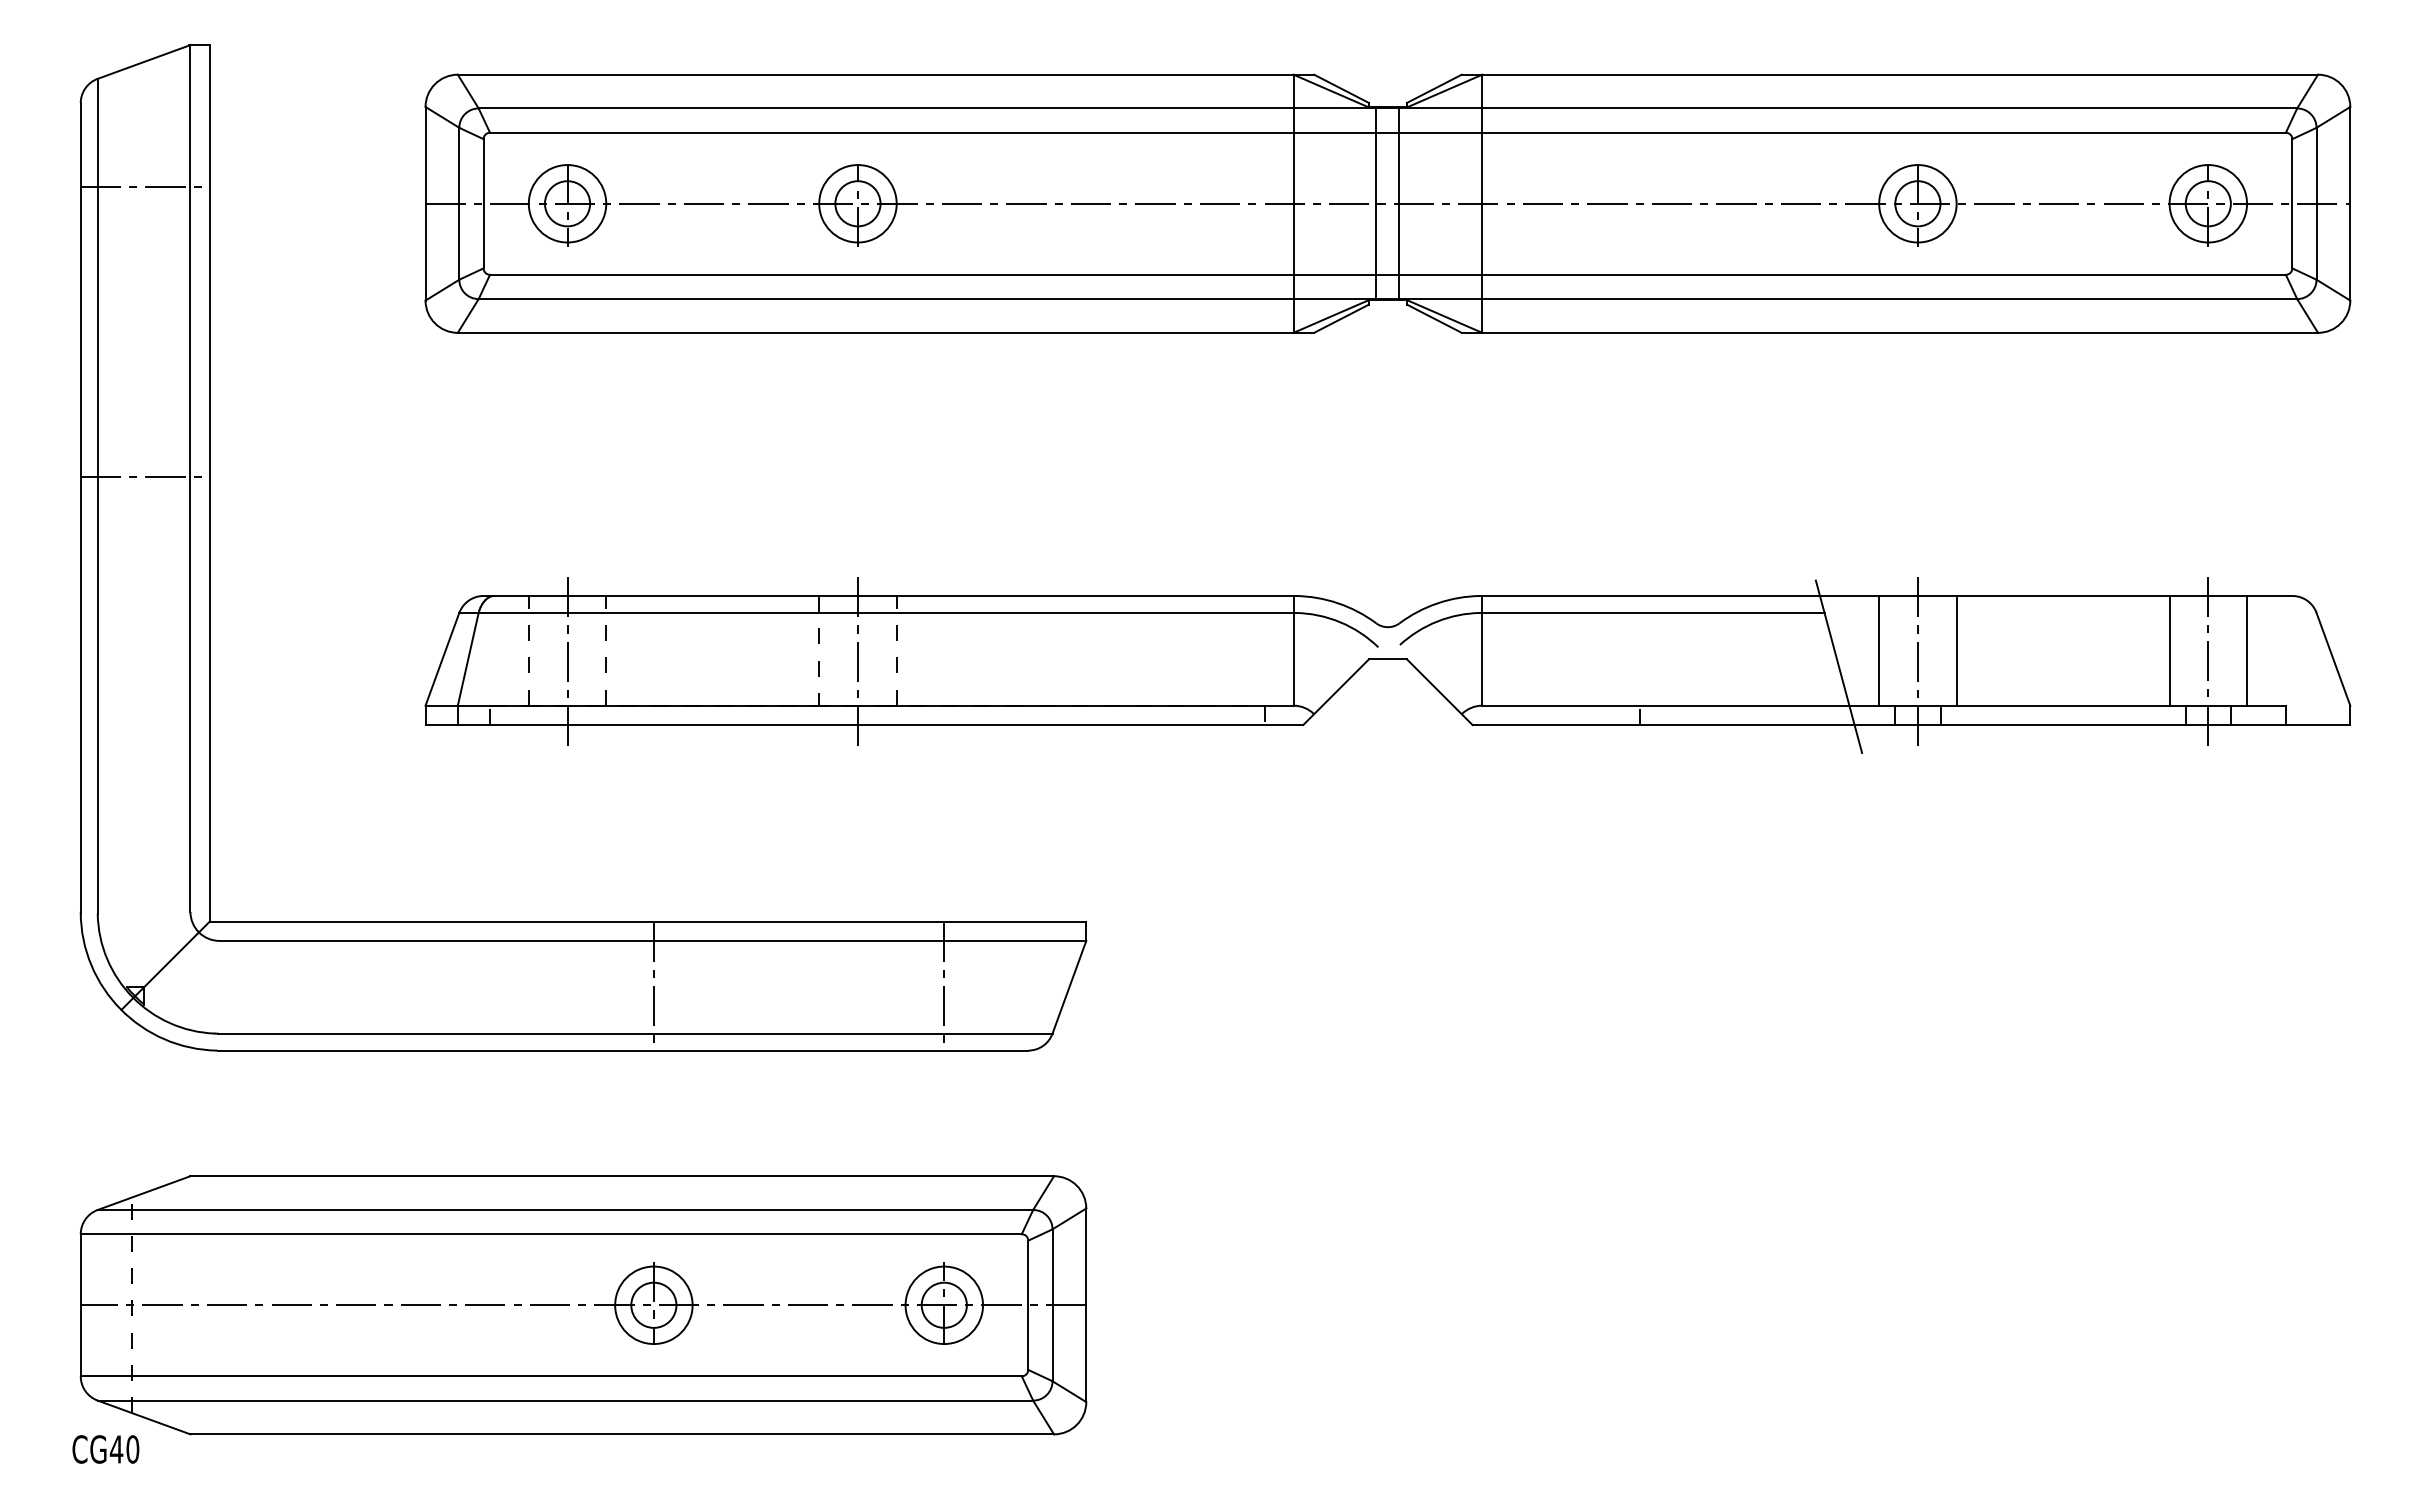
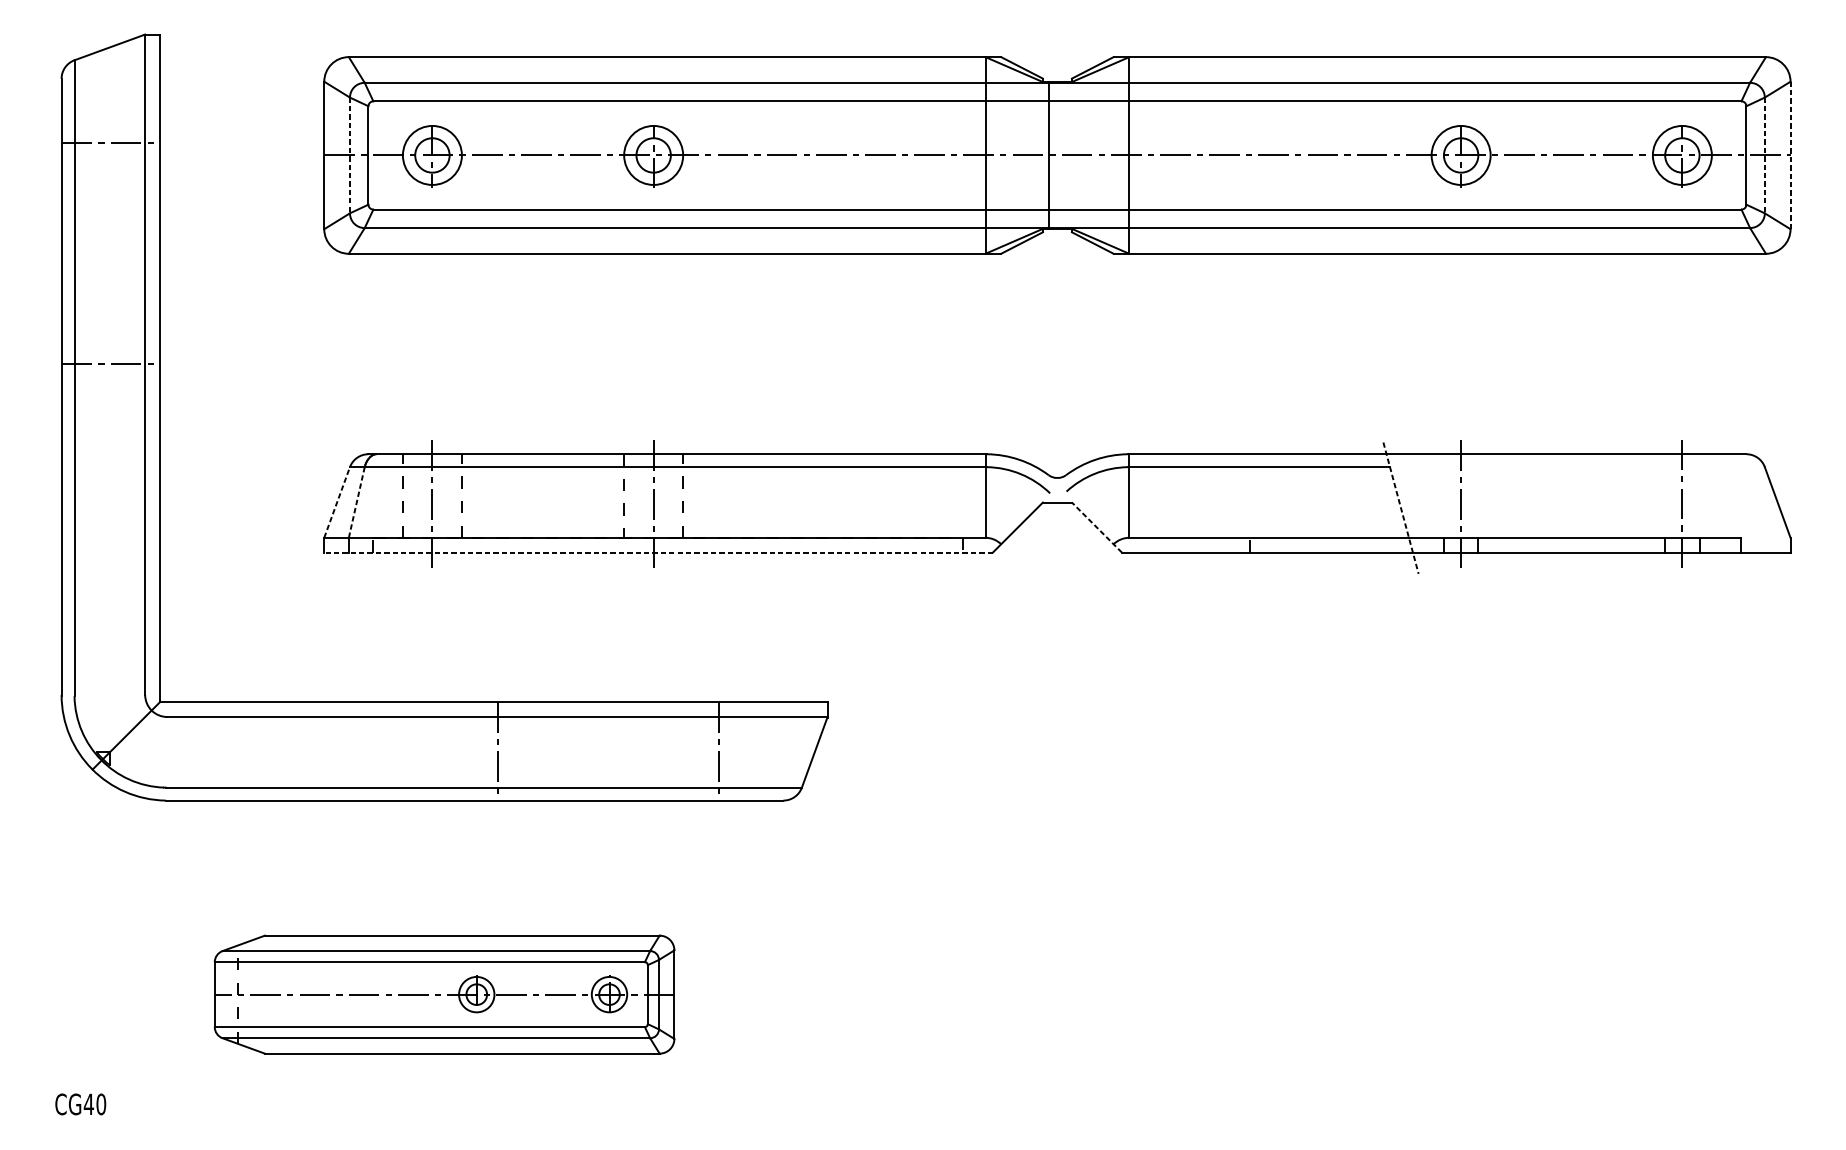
line: (459, 203) -> (350, 155), solid -> dashed
line: (1399, 203) -> (1066, 155), removed
line: (2316, 203) -> (1764, 155), solid -> dashed
line: (2350, 203) -> (1790, 155), solid -> dashed
line: (1879, 650) -> (1431, 495), removed
line: (1956, 650) -> (1490, 495), removed
line: (2169, 650) -> (1652, 495), removed
line: (2247, 650) -> (1712, 495), removed
line: (442, 658) -> (337, 501), solid -> dashed
line: (468, 659) -> (356, 502), solid -> dashed
line: (1839, 667) -> (1401, 508), solid -> dashed
line: (1439, 691) -> (1096, 527), solid -> dashed
line: (864, 725) -> (658, 552), solid -> dashed
part: (583, 1305) -> (444, 994), size x0.6

